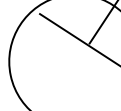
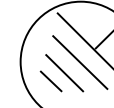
line: (76, 62) -> (80, 62), added
line: (61, 78) -> (64, 73), added
line: (47, 90) -> (50, 81), added

